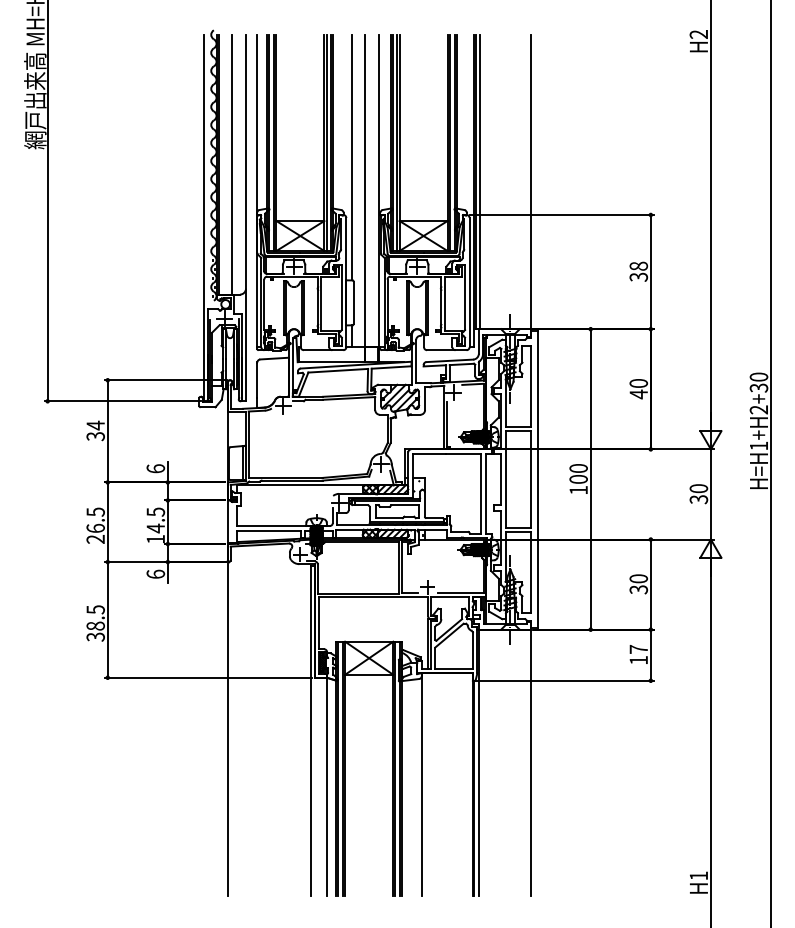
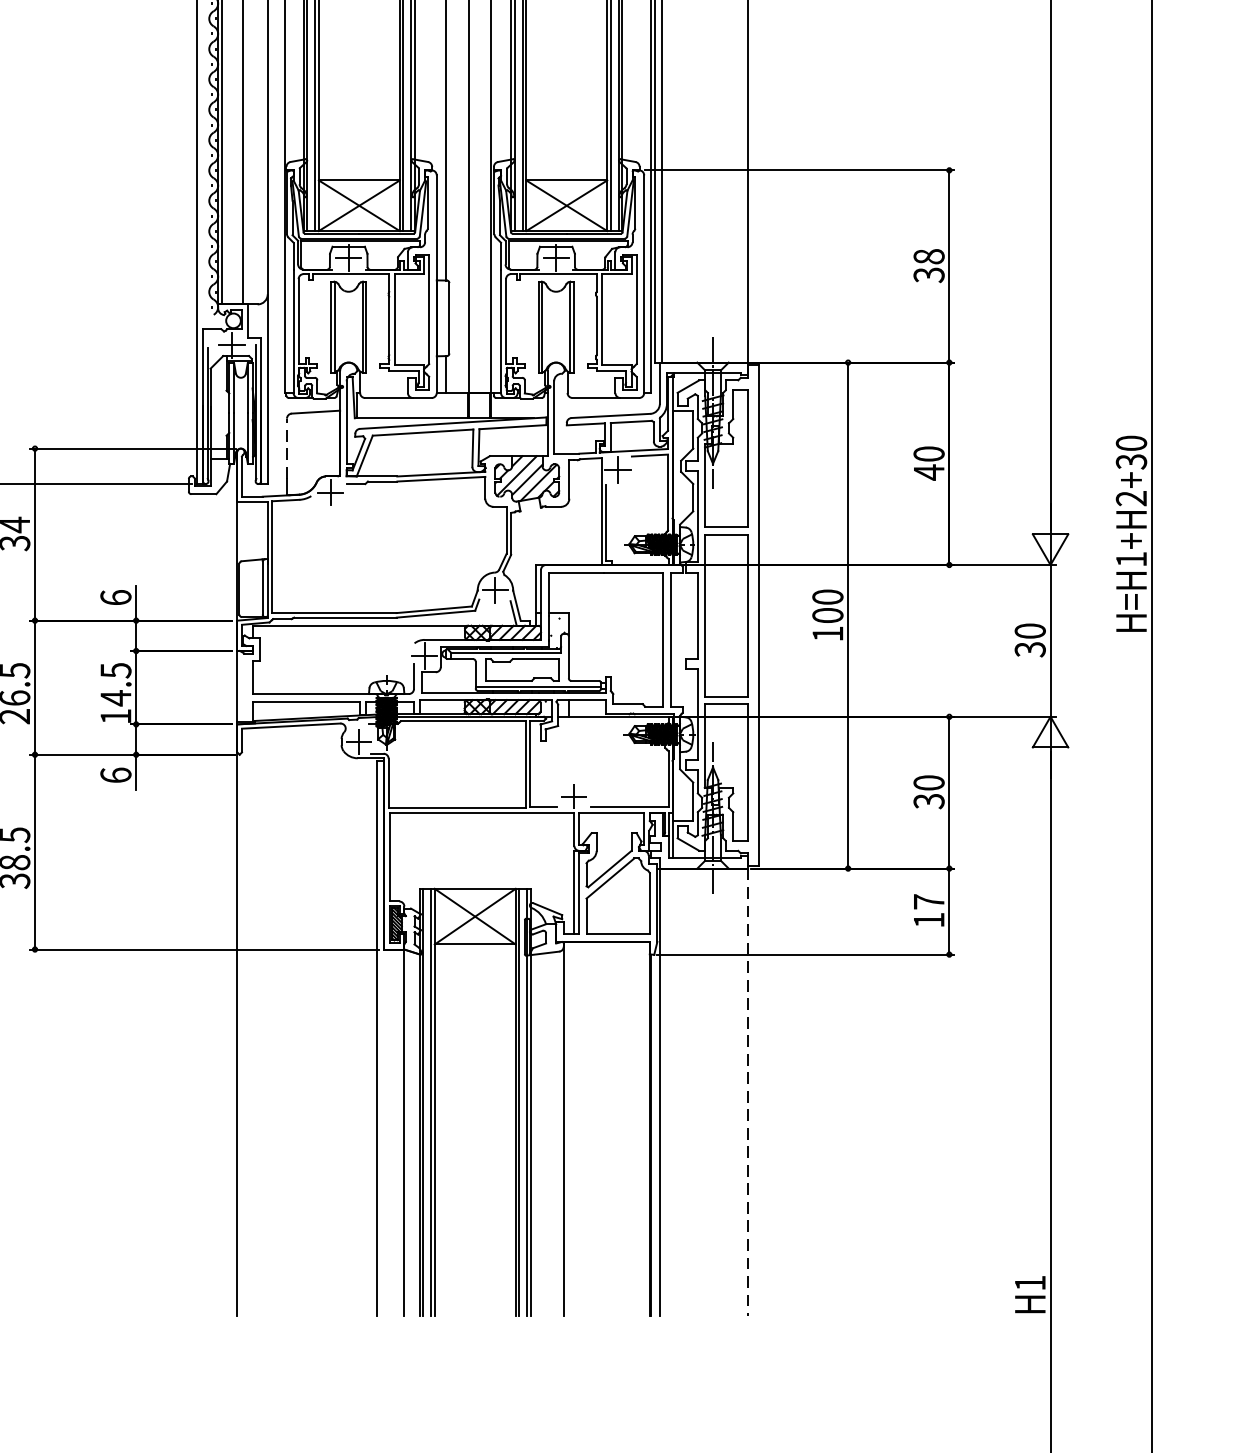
line: (257, 380) -> (287, 449), solid -> dashed
line: (531, 762) -> (748, 1092), solid -> dashed

